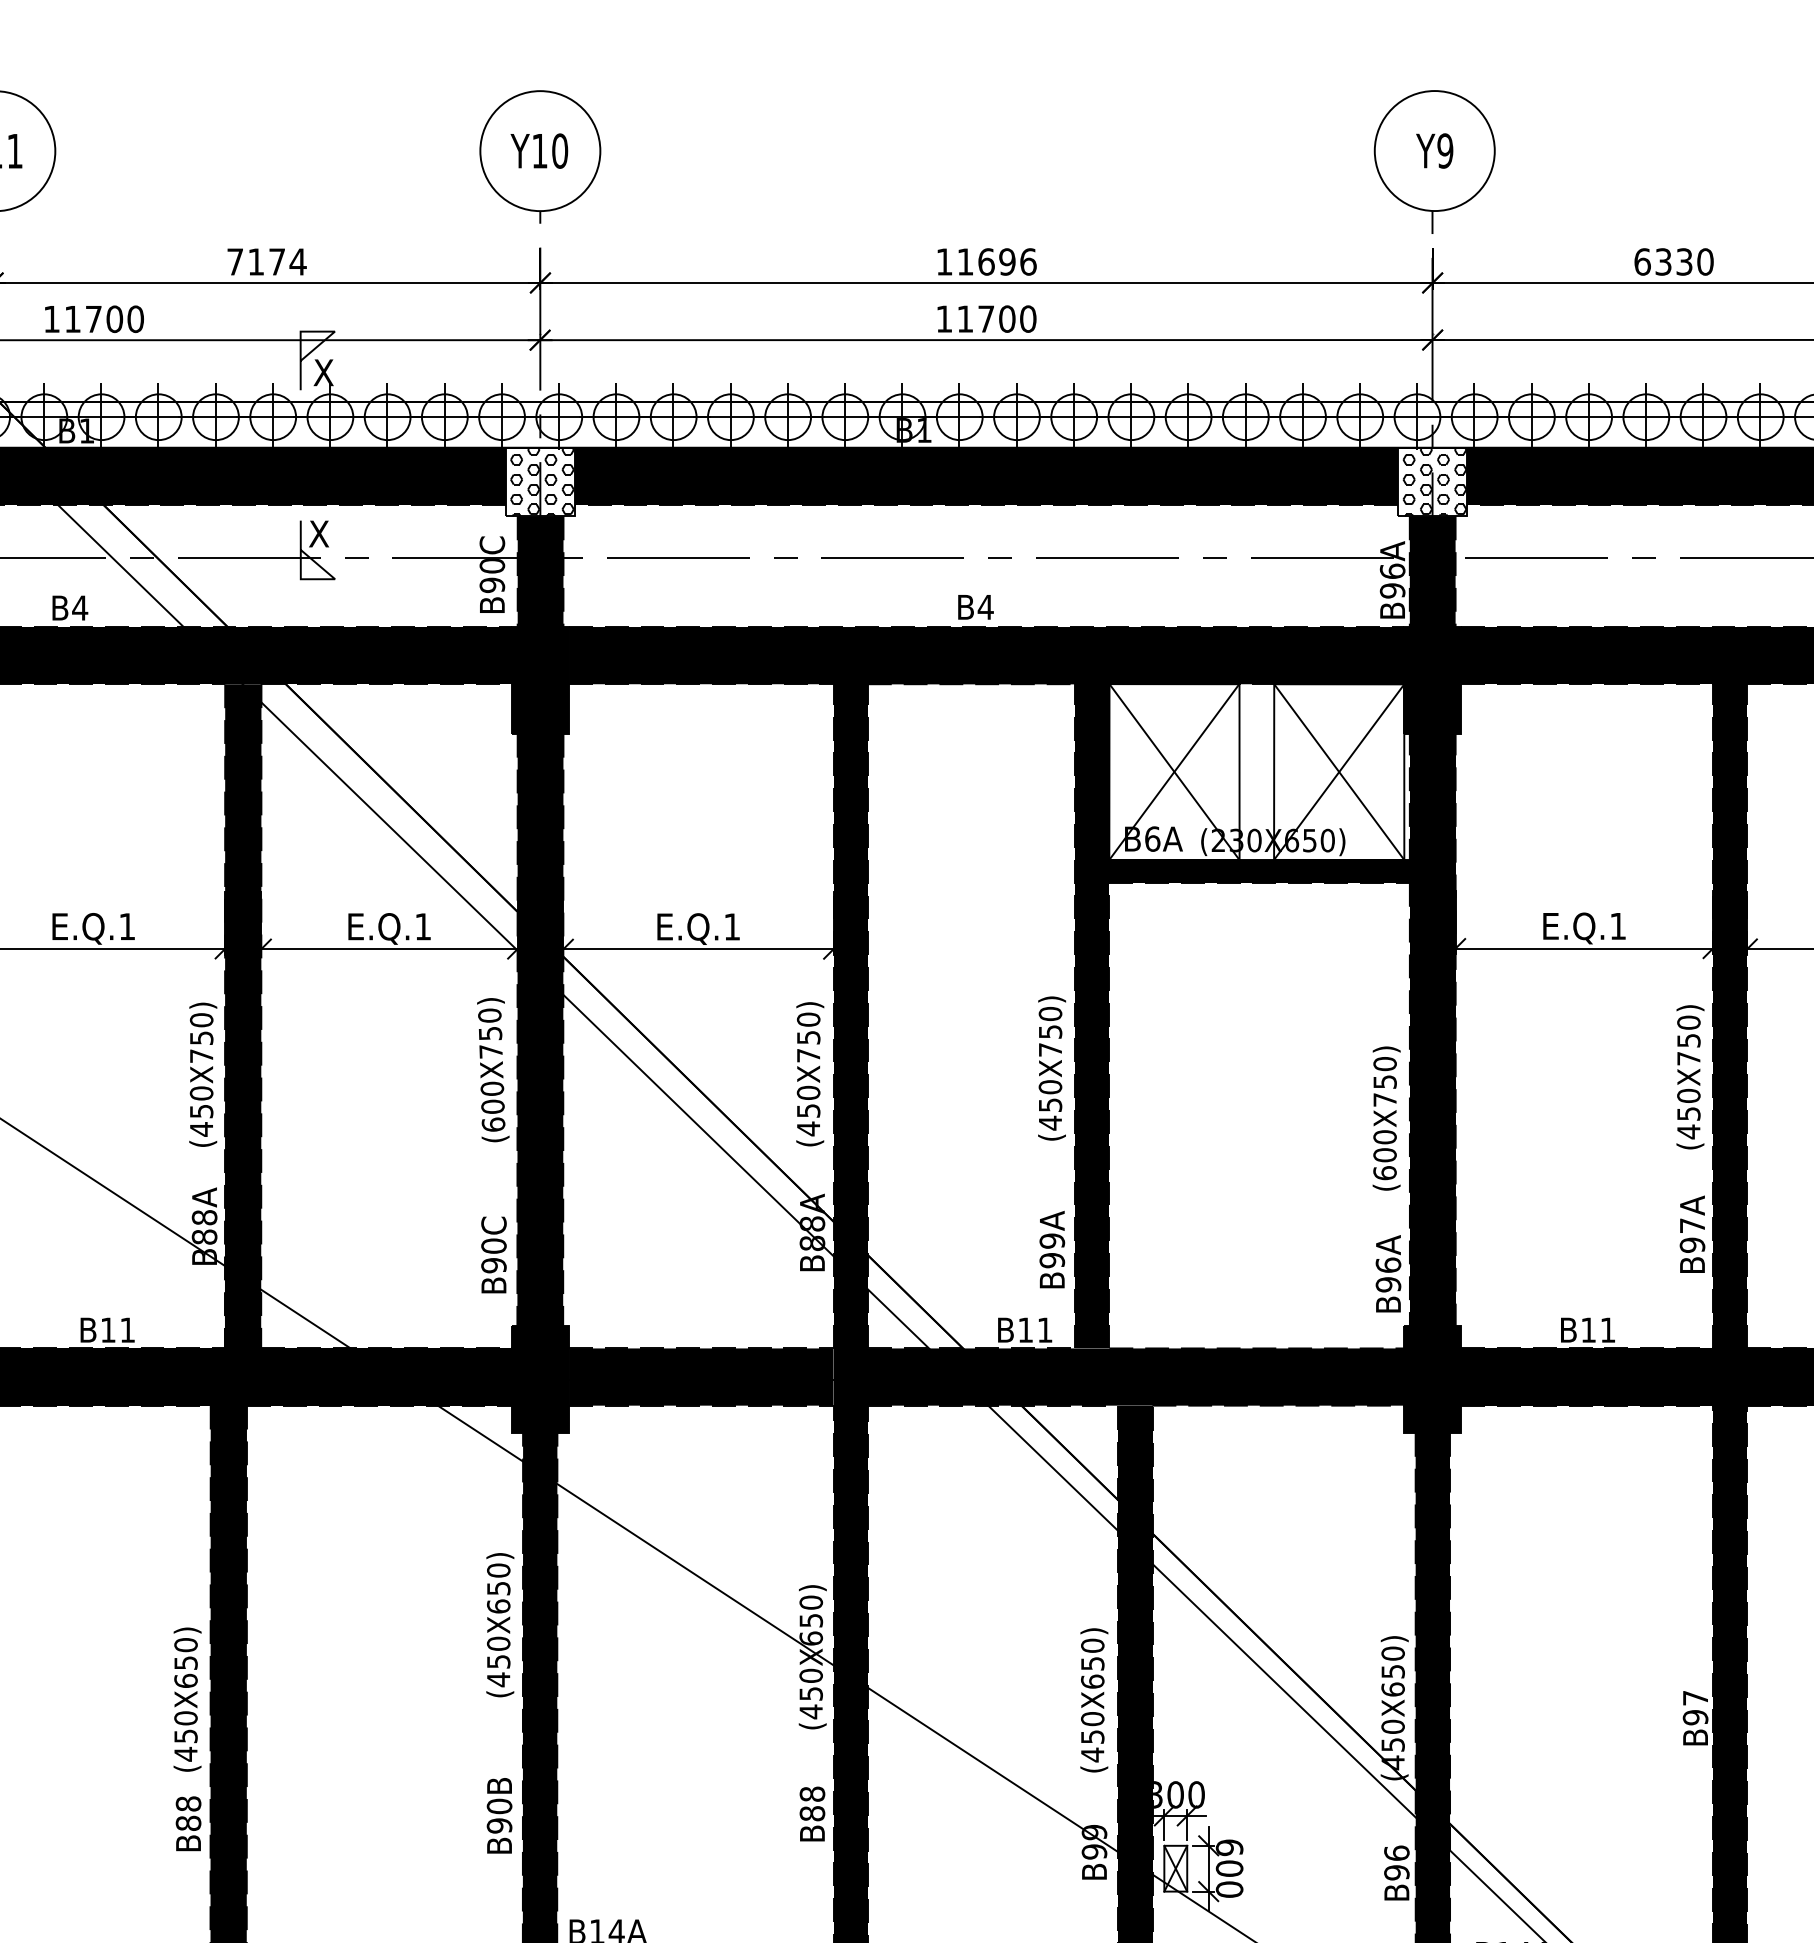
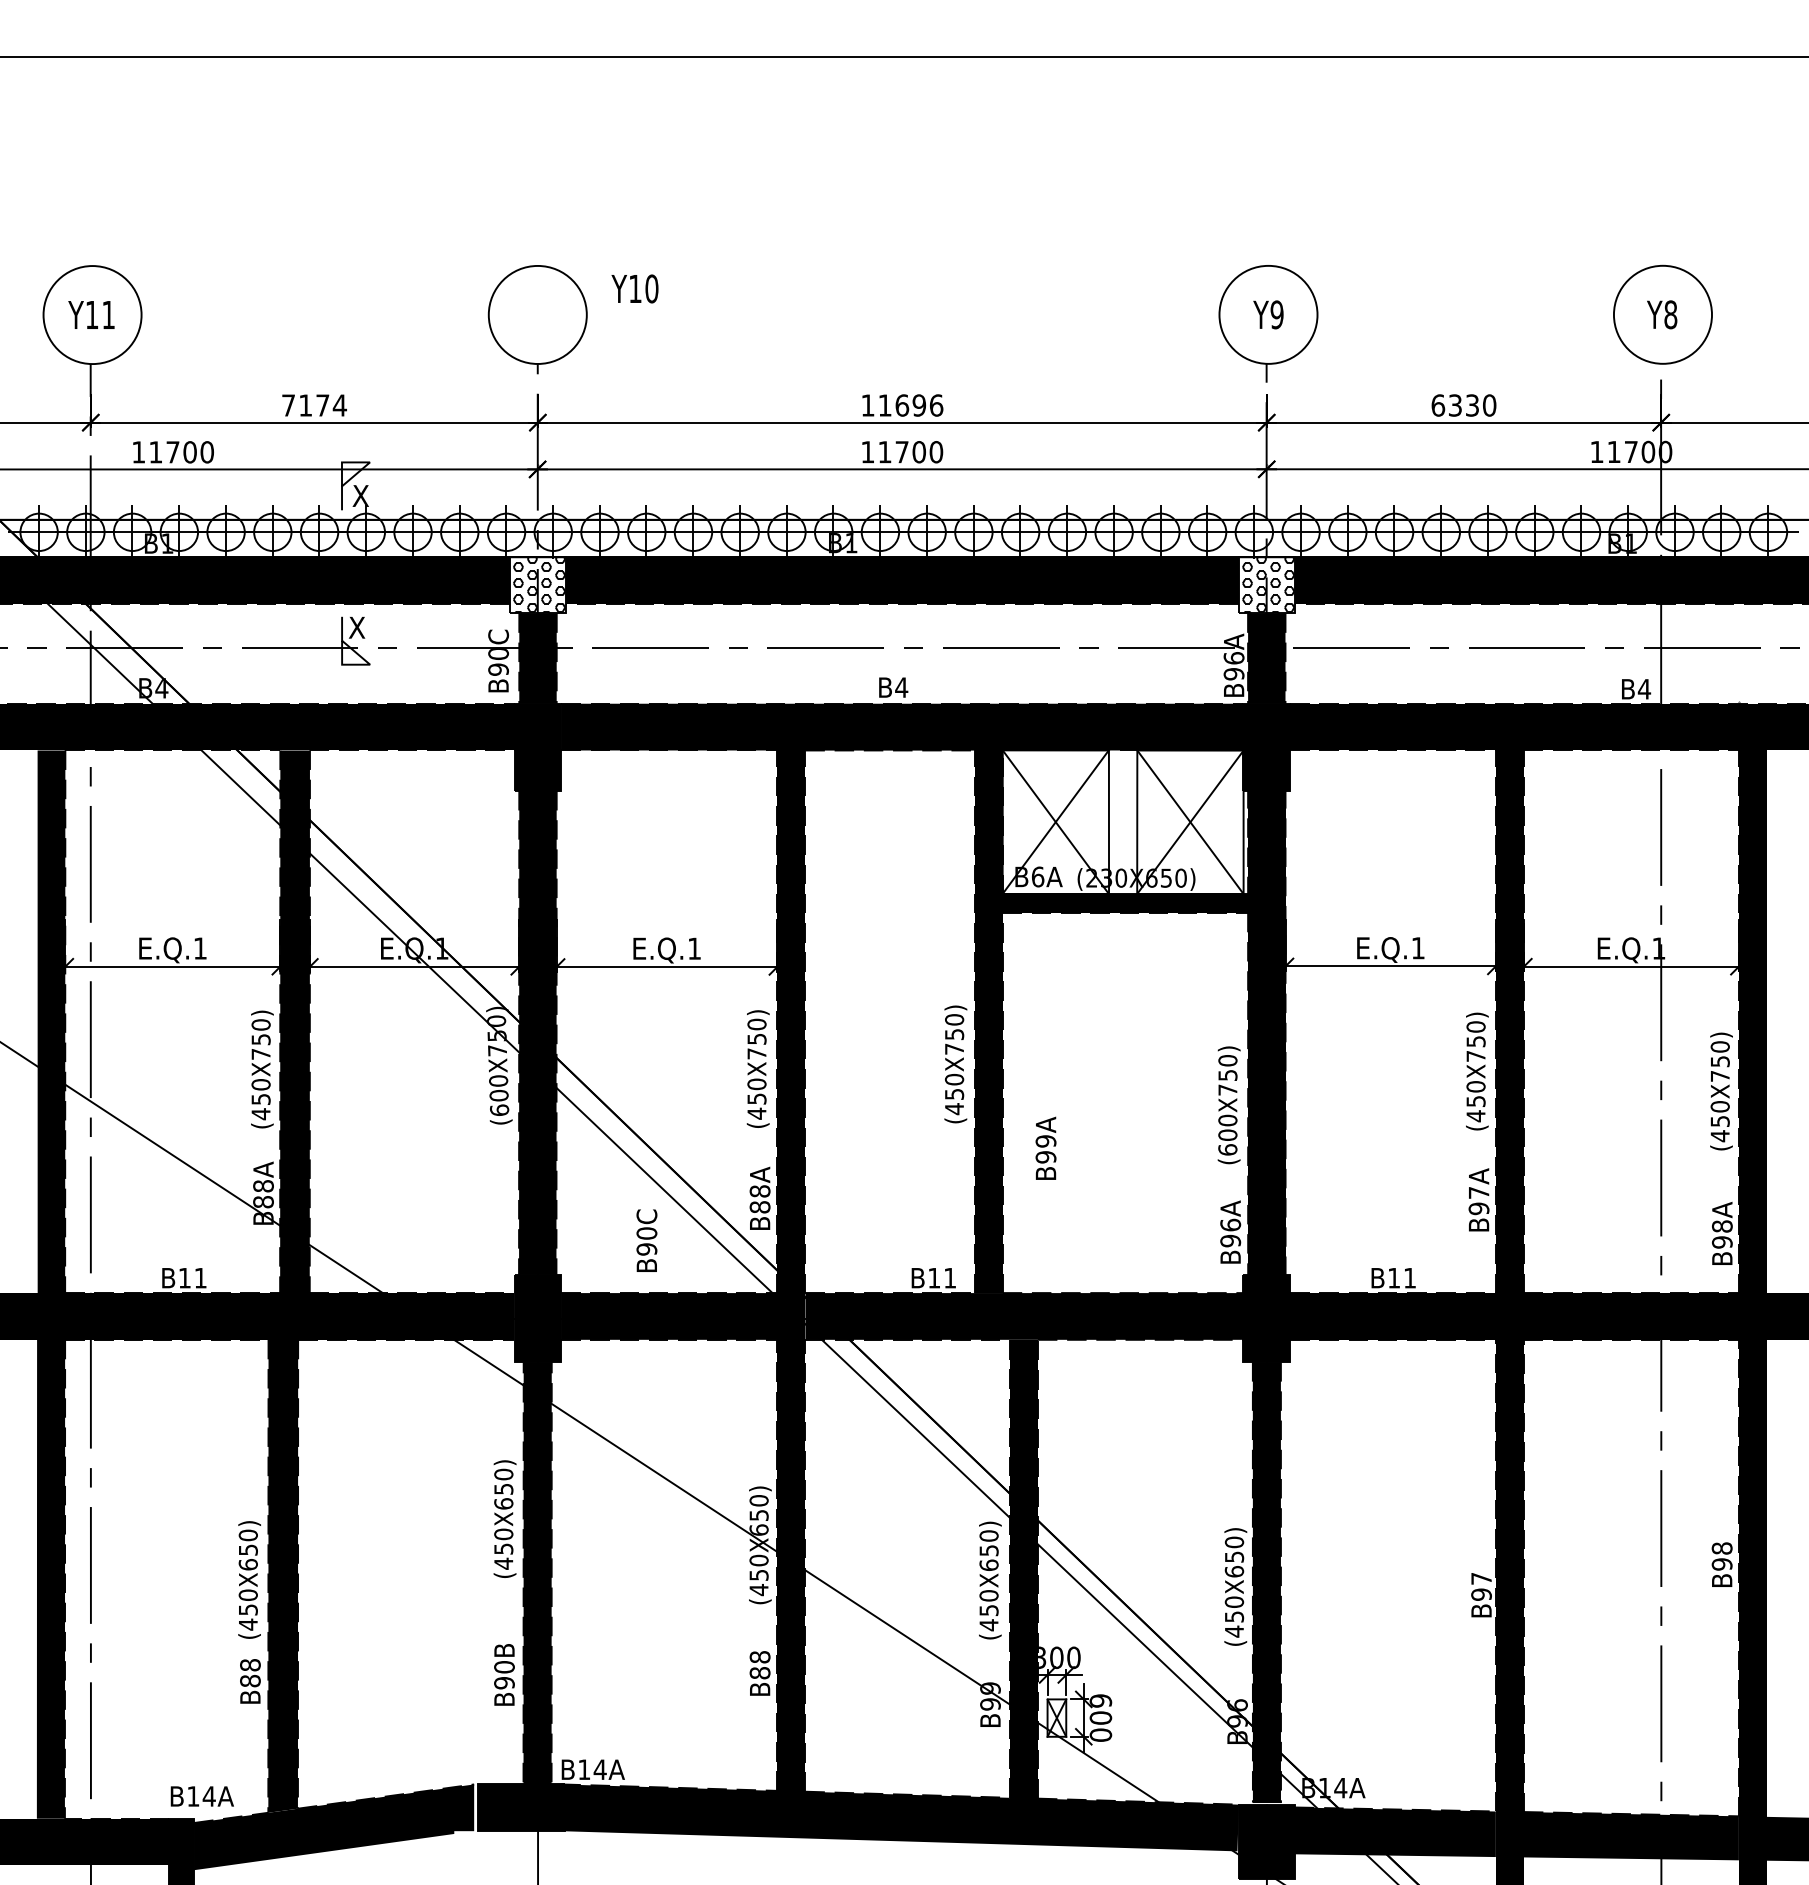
text: (538, 150) -> (634, 288), moved
text: (1051, 1248) -> (1045, 1147), moved
text: (493, 1254) -> (646, 1240), moved

